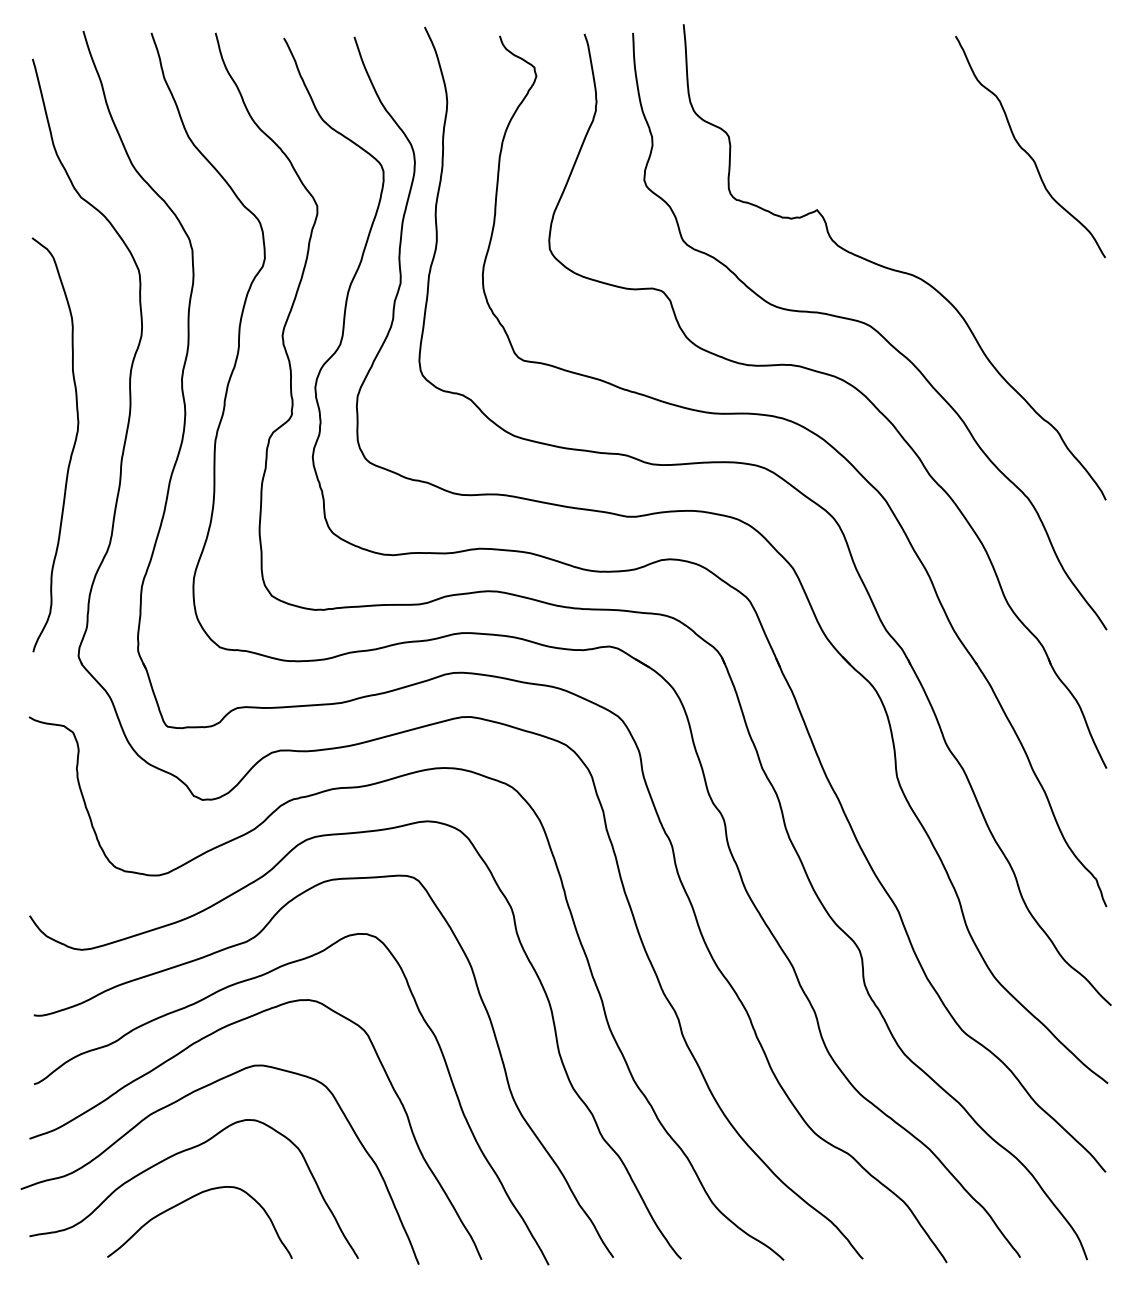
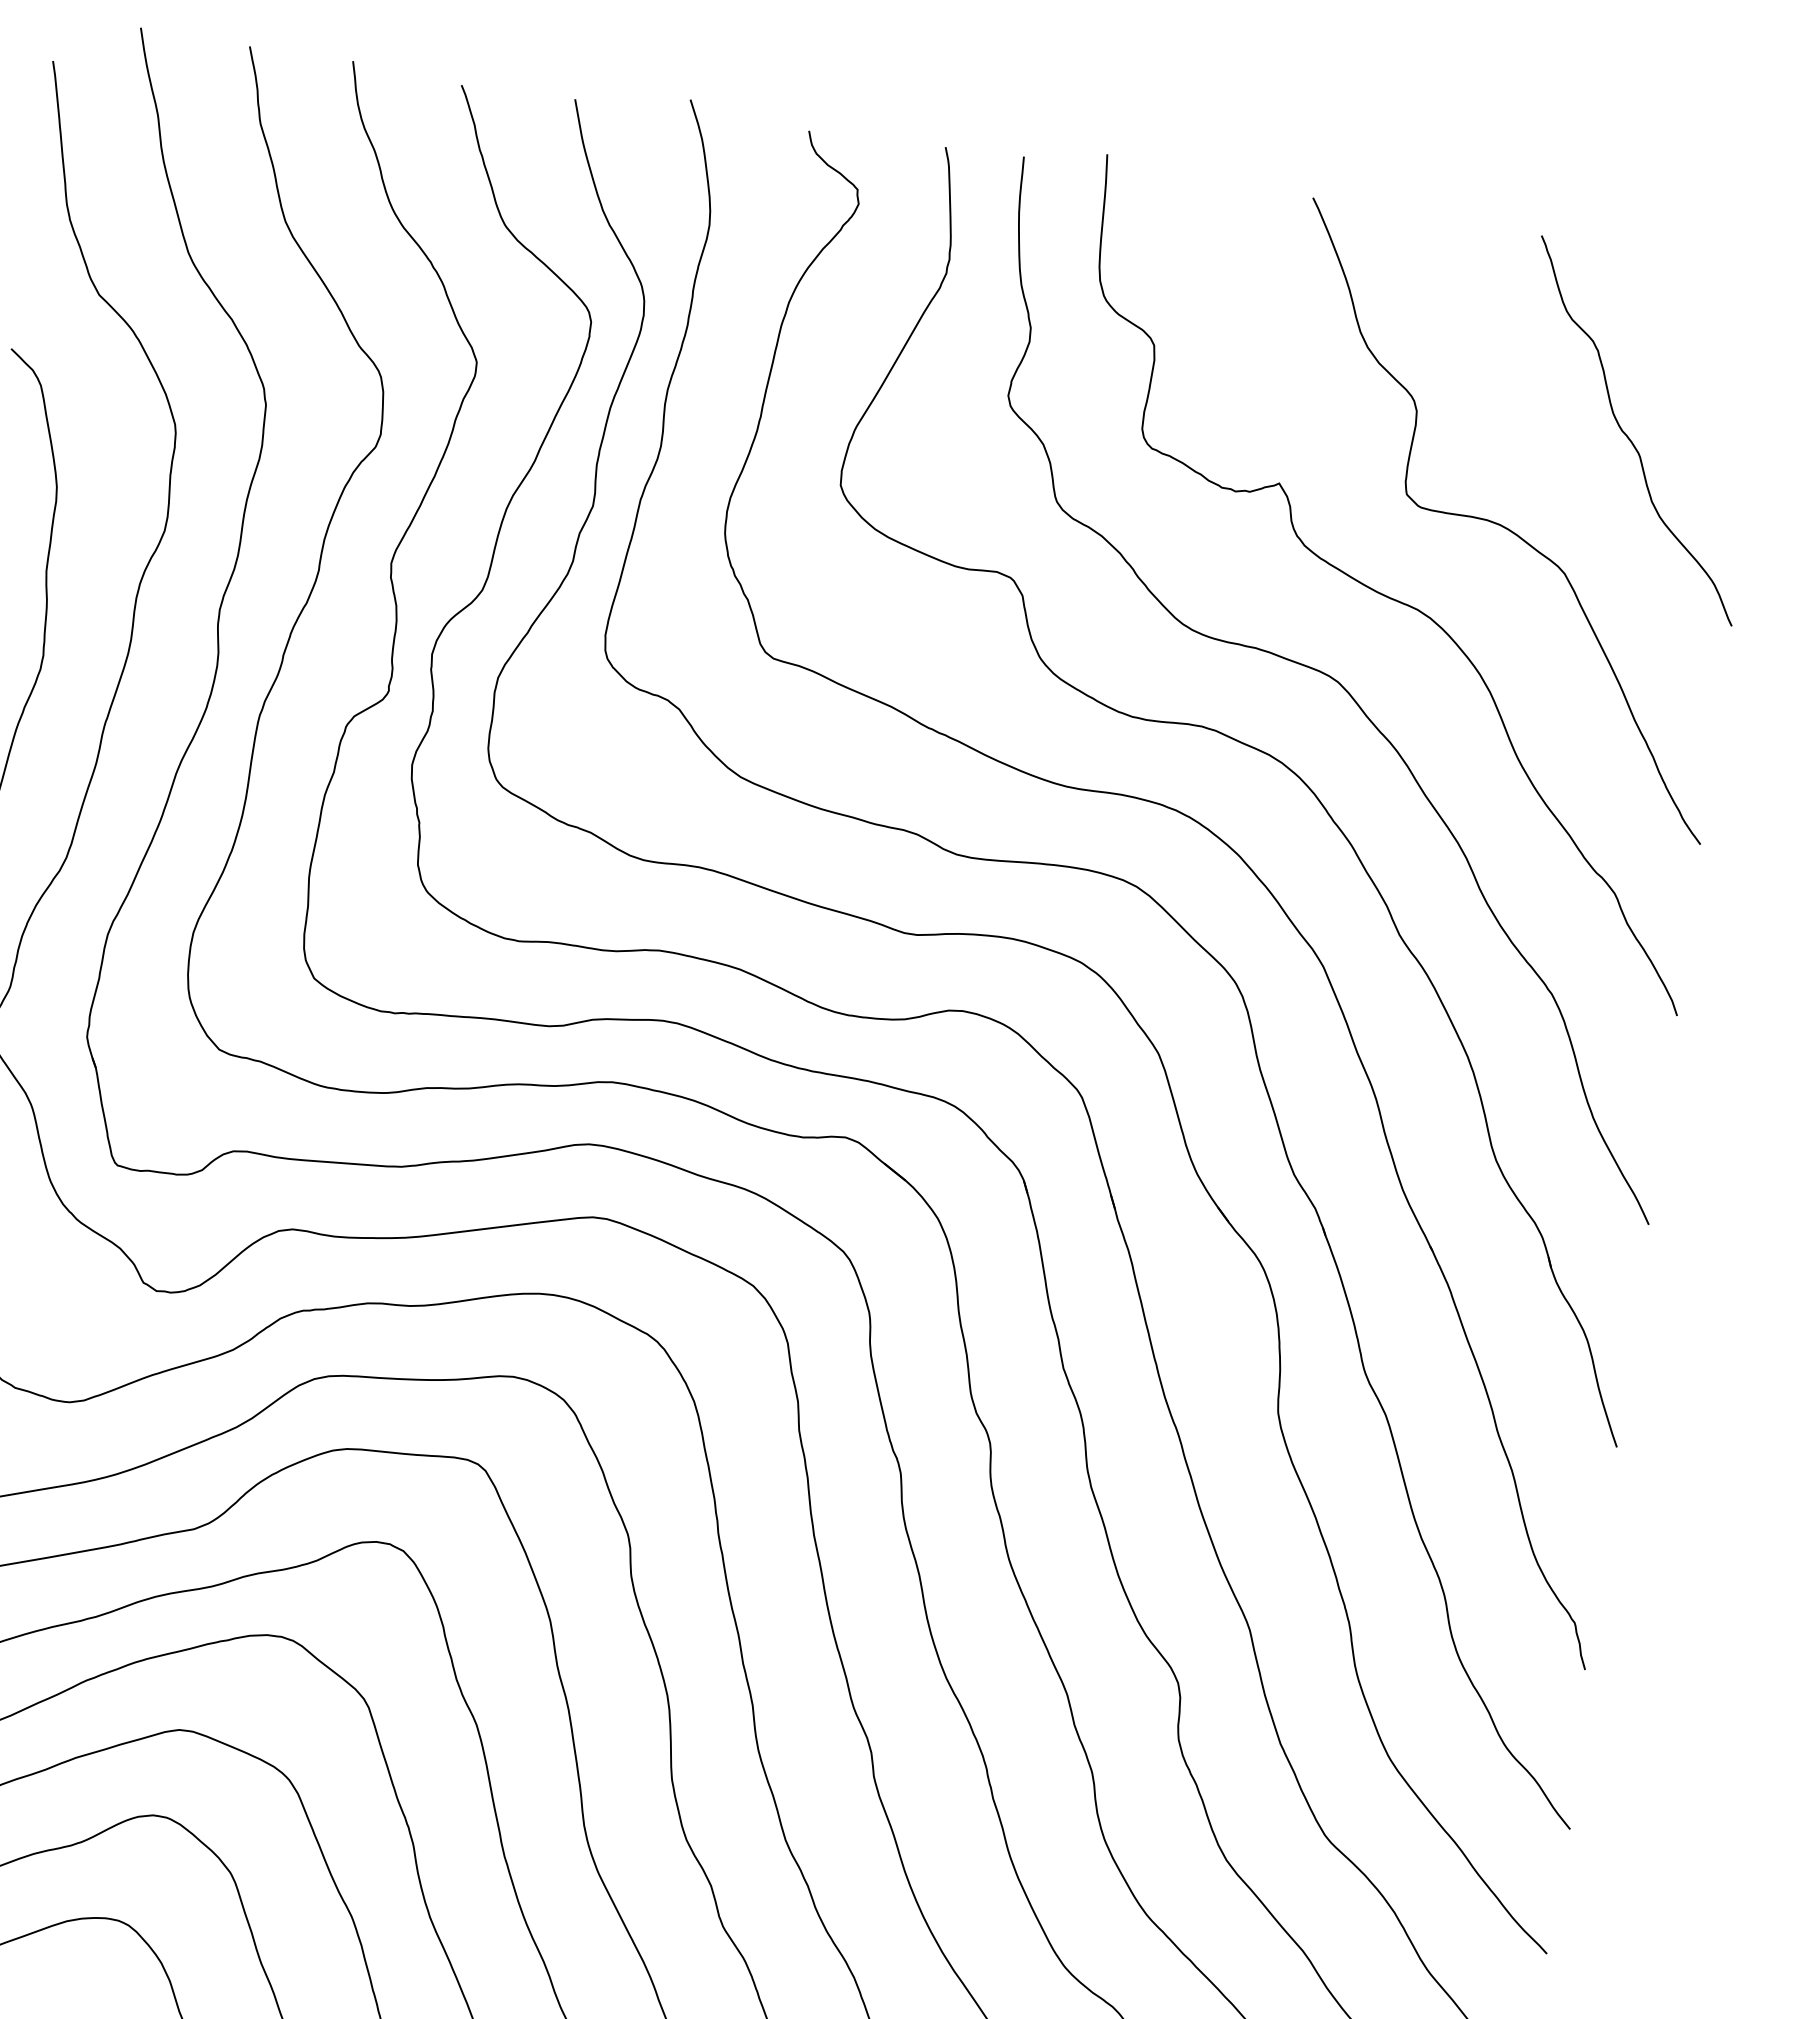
curve: (956, 215) -> (1502, 524), added

